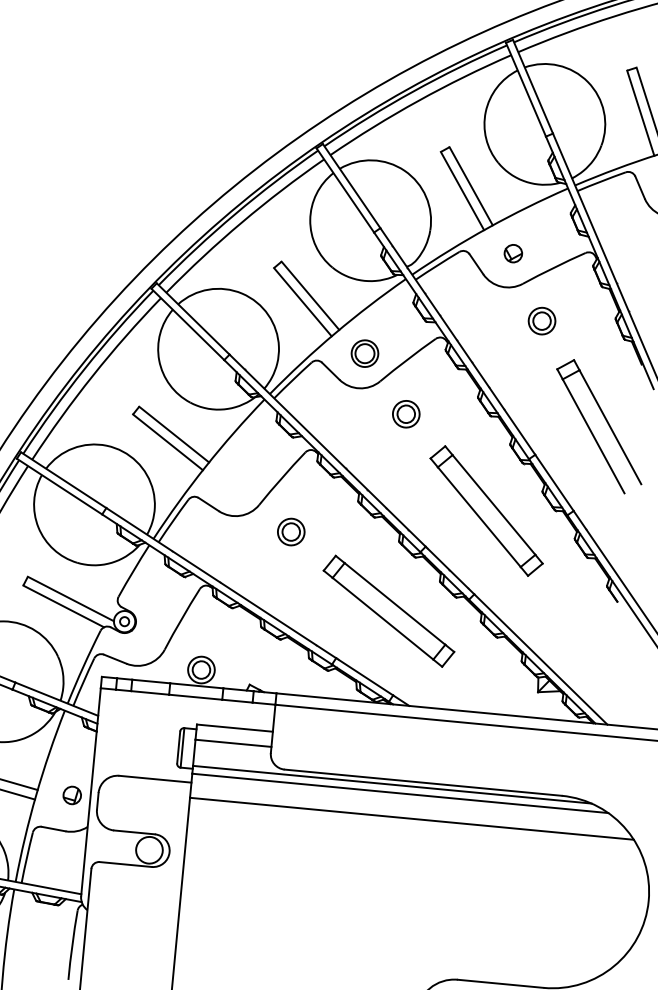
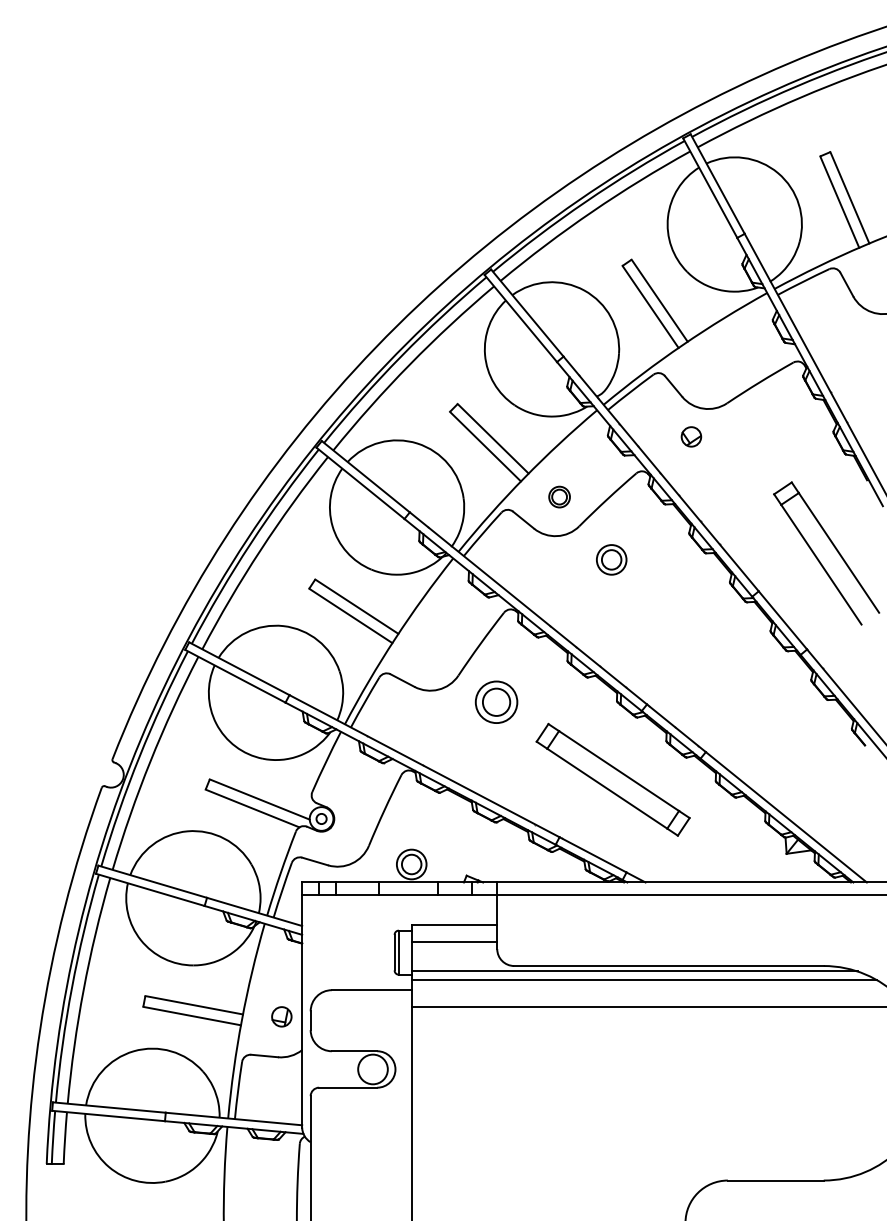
part: (513, 253) -> (691, 436), moved
part: (541, 320) -> (751, 442), removed
part: (364, 353) -> (559, 496), size x0.7
part: (486, 510) -> (710, 658), removed
part: (291, 532) -> (496, 702), size x1.4

